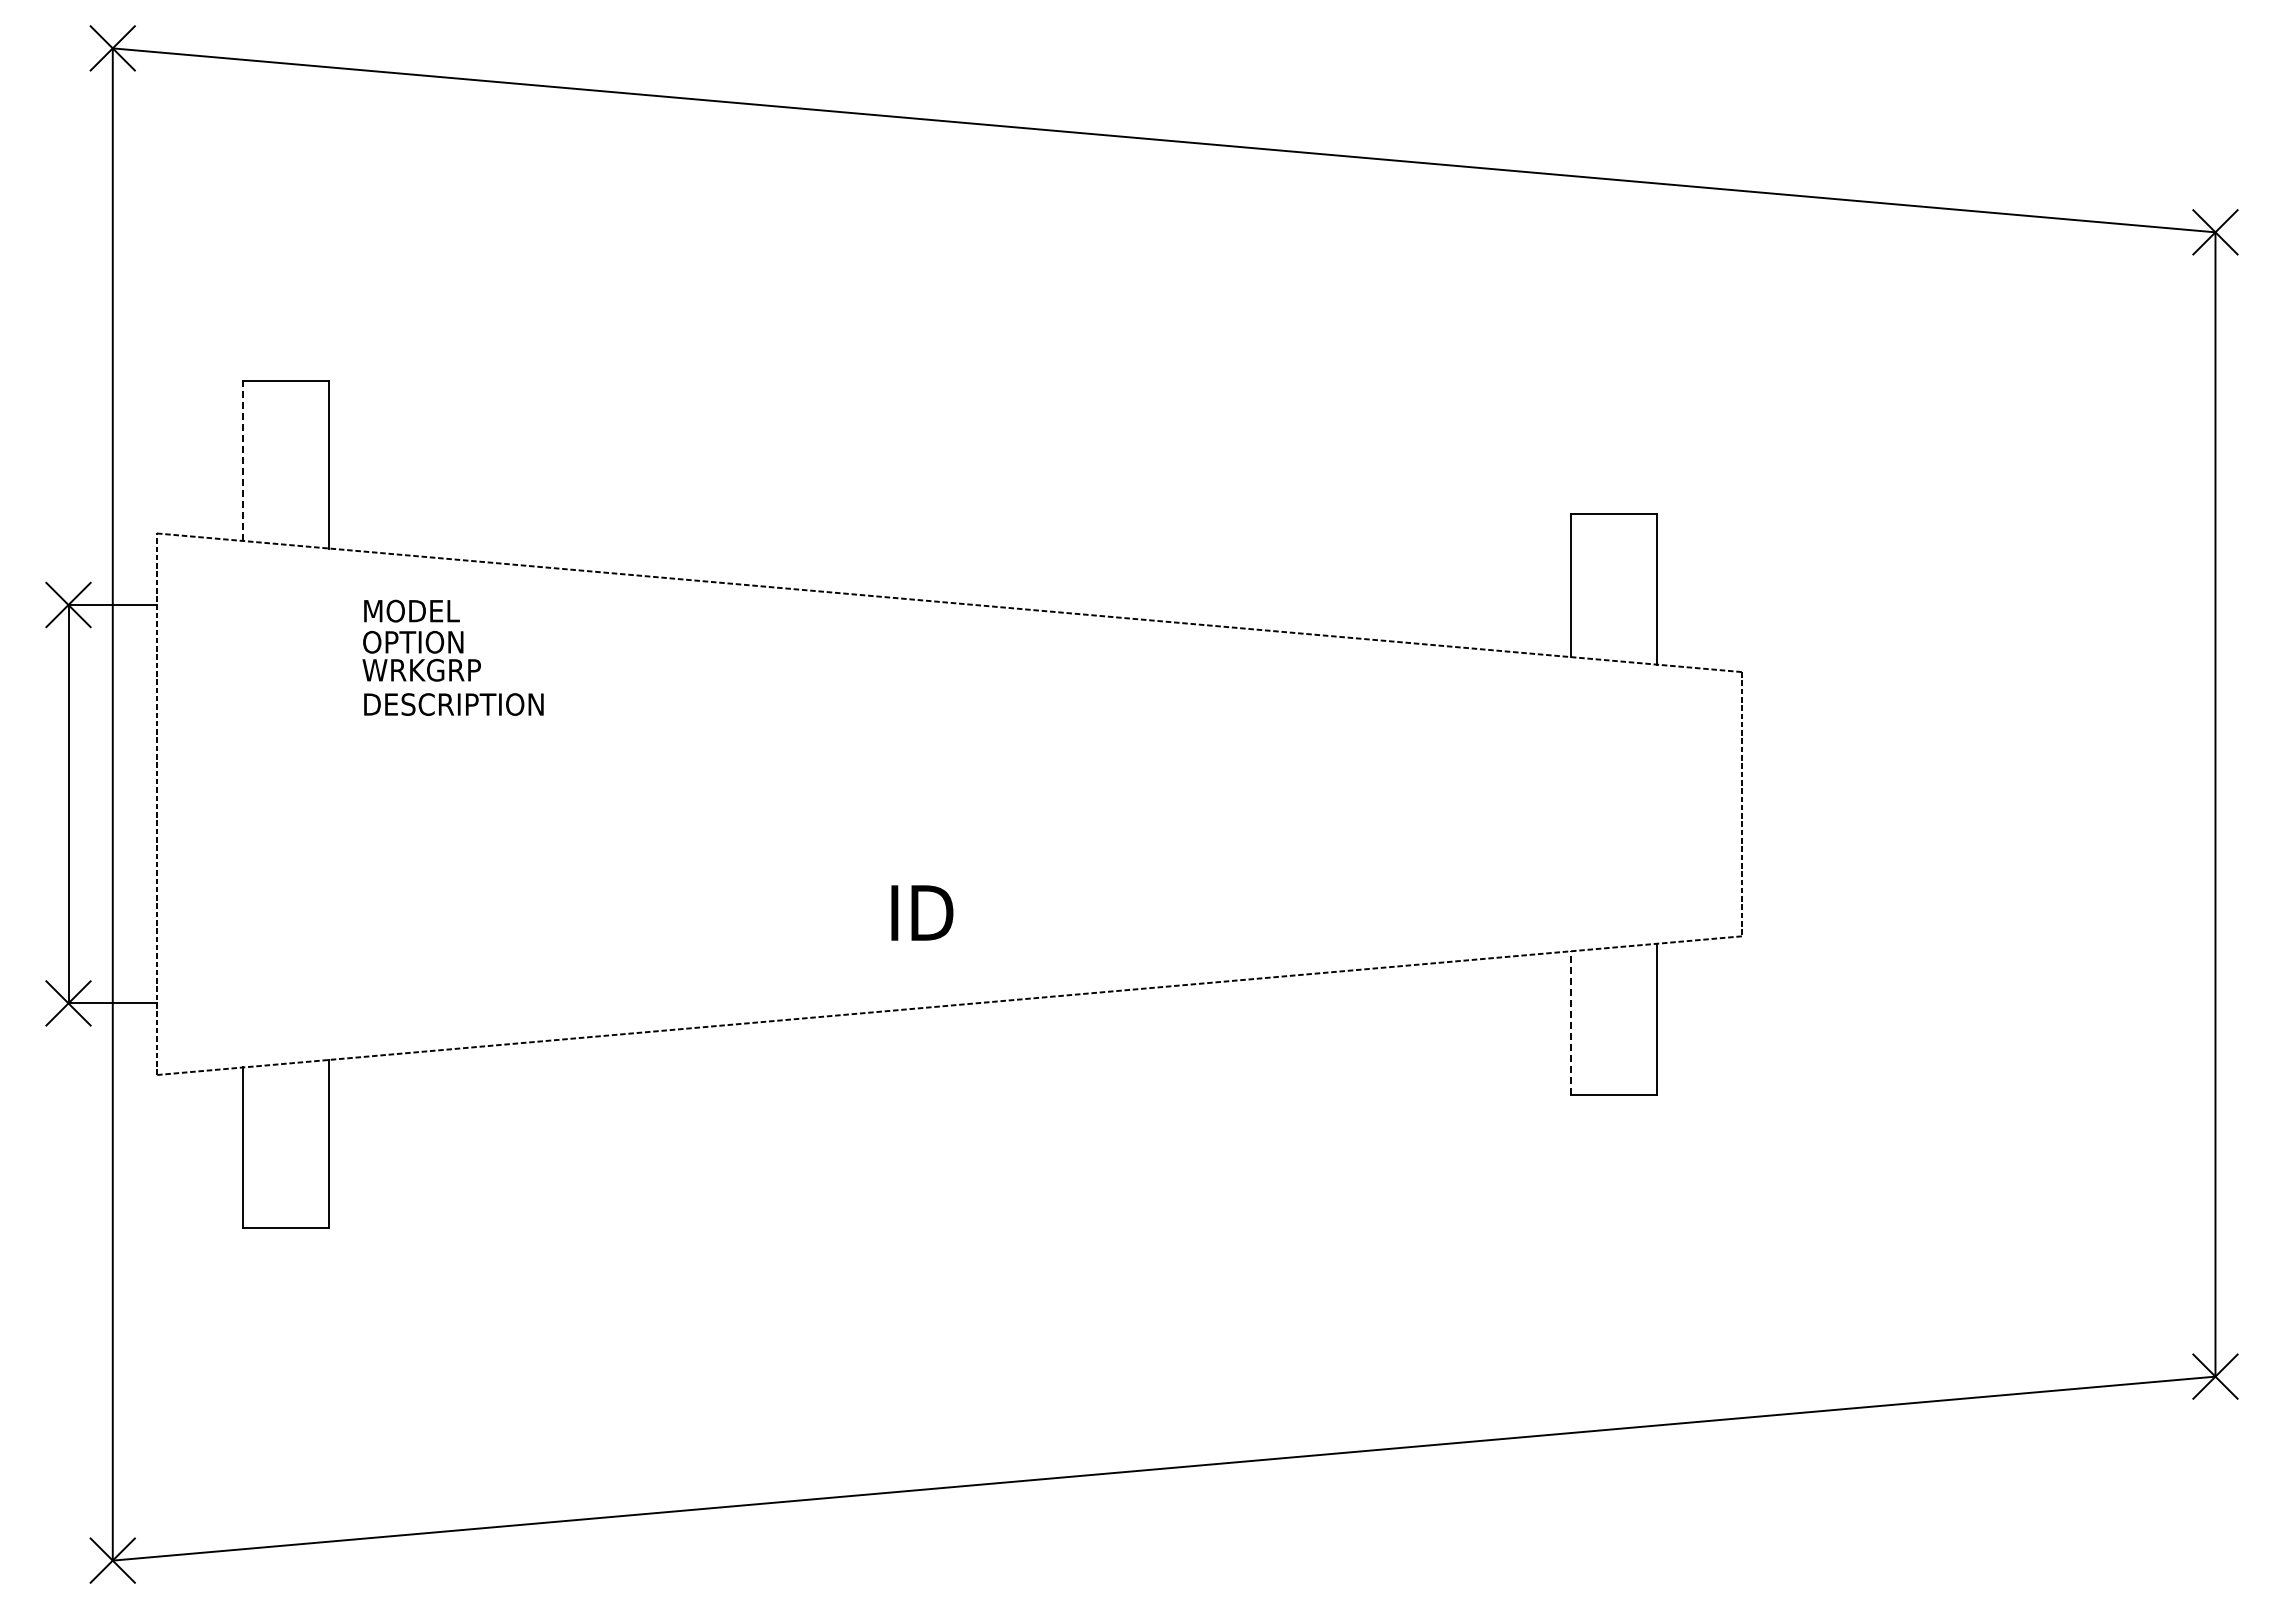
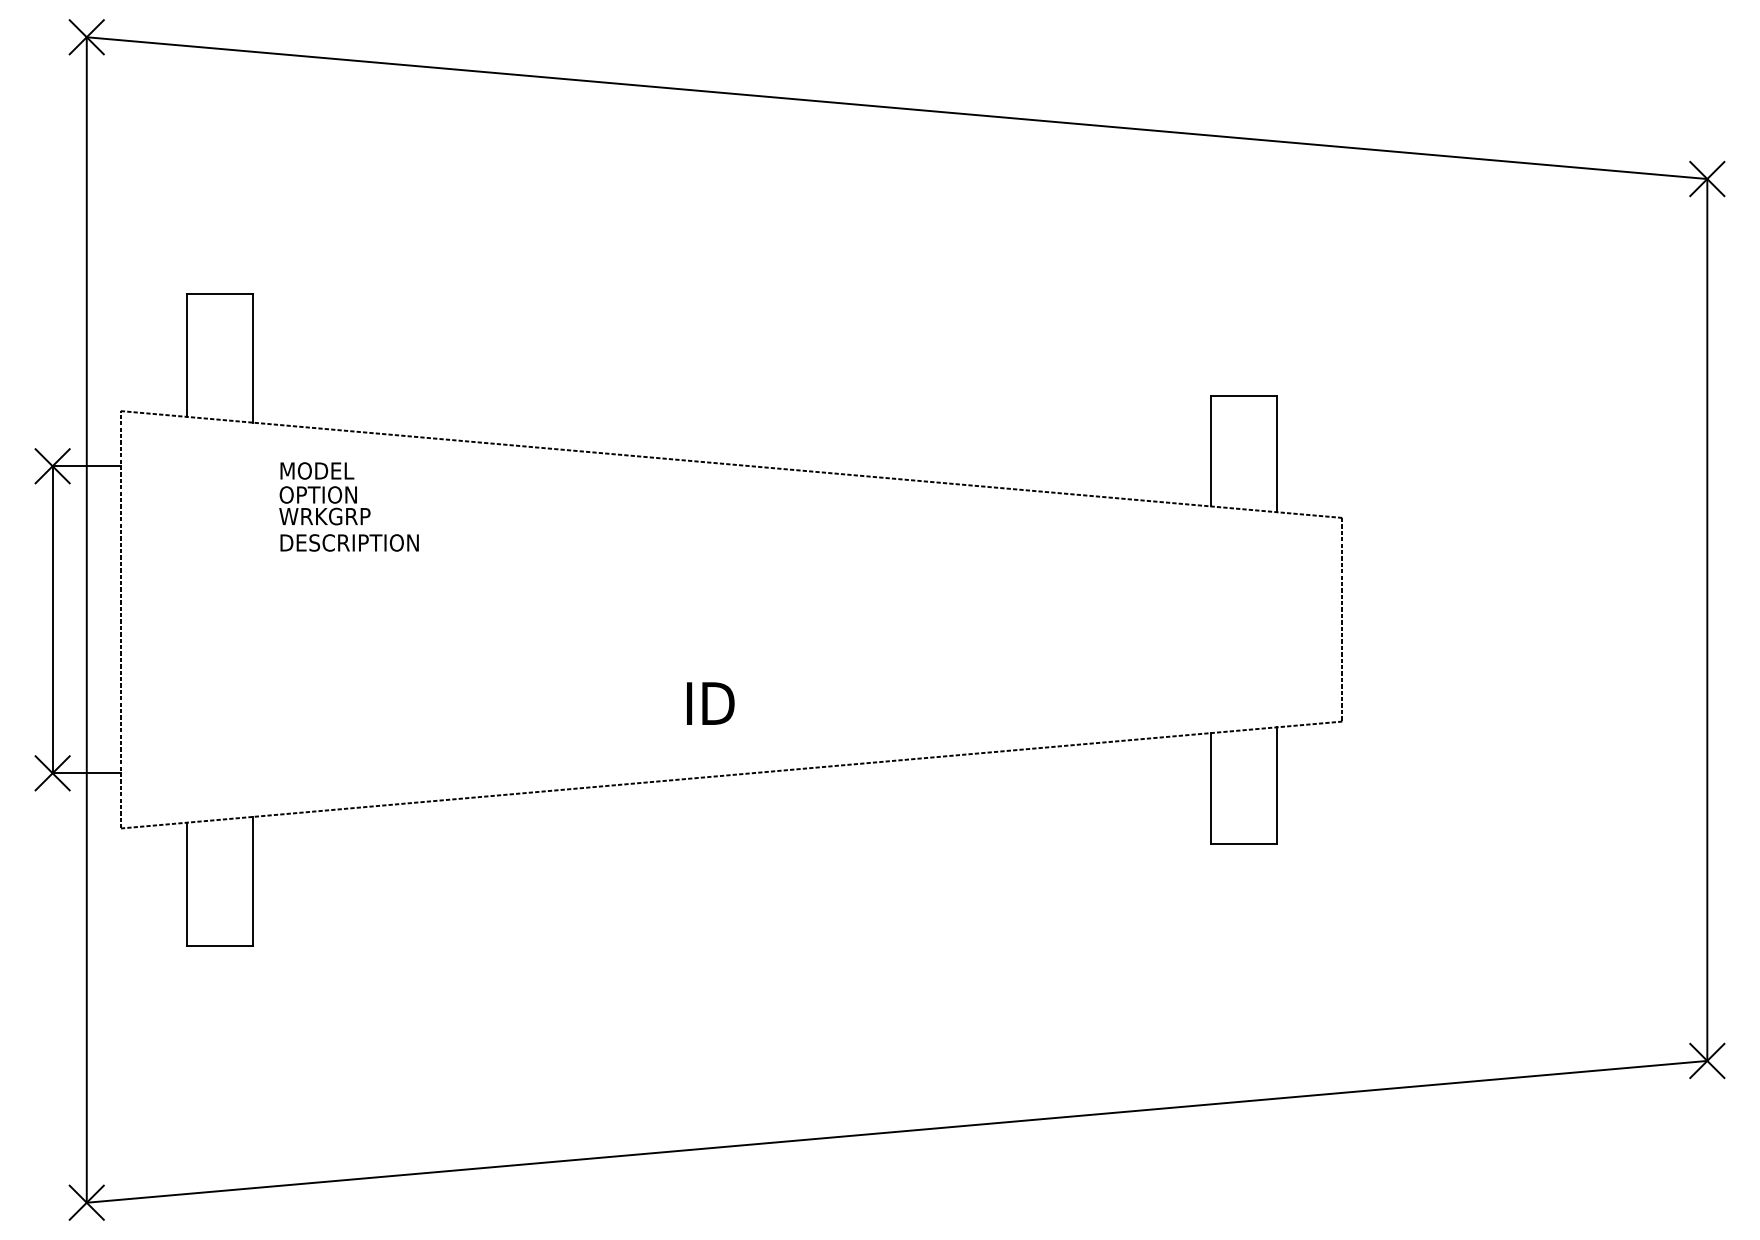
line: (243, 461) -> (187, 355), dashed -> solid
line: (1571, 1023) -> (1211, 788), dashed -> solid

